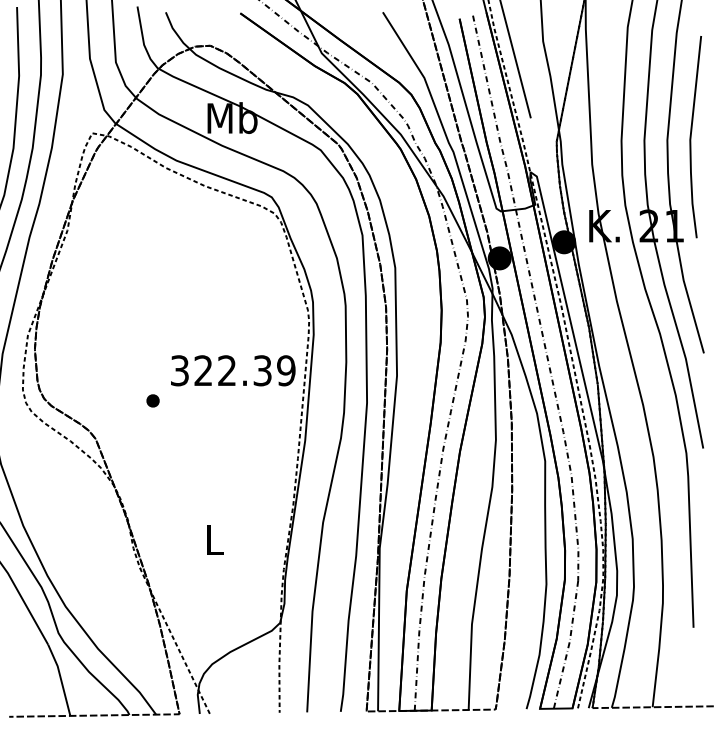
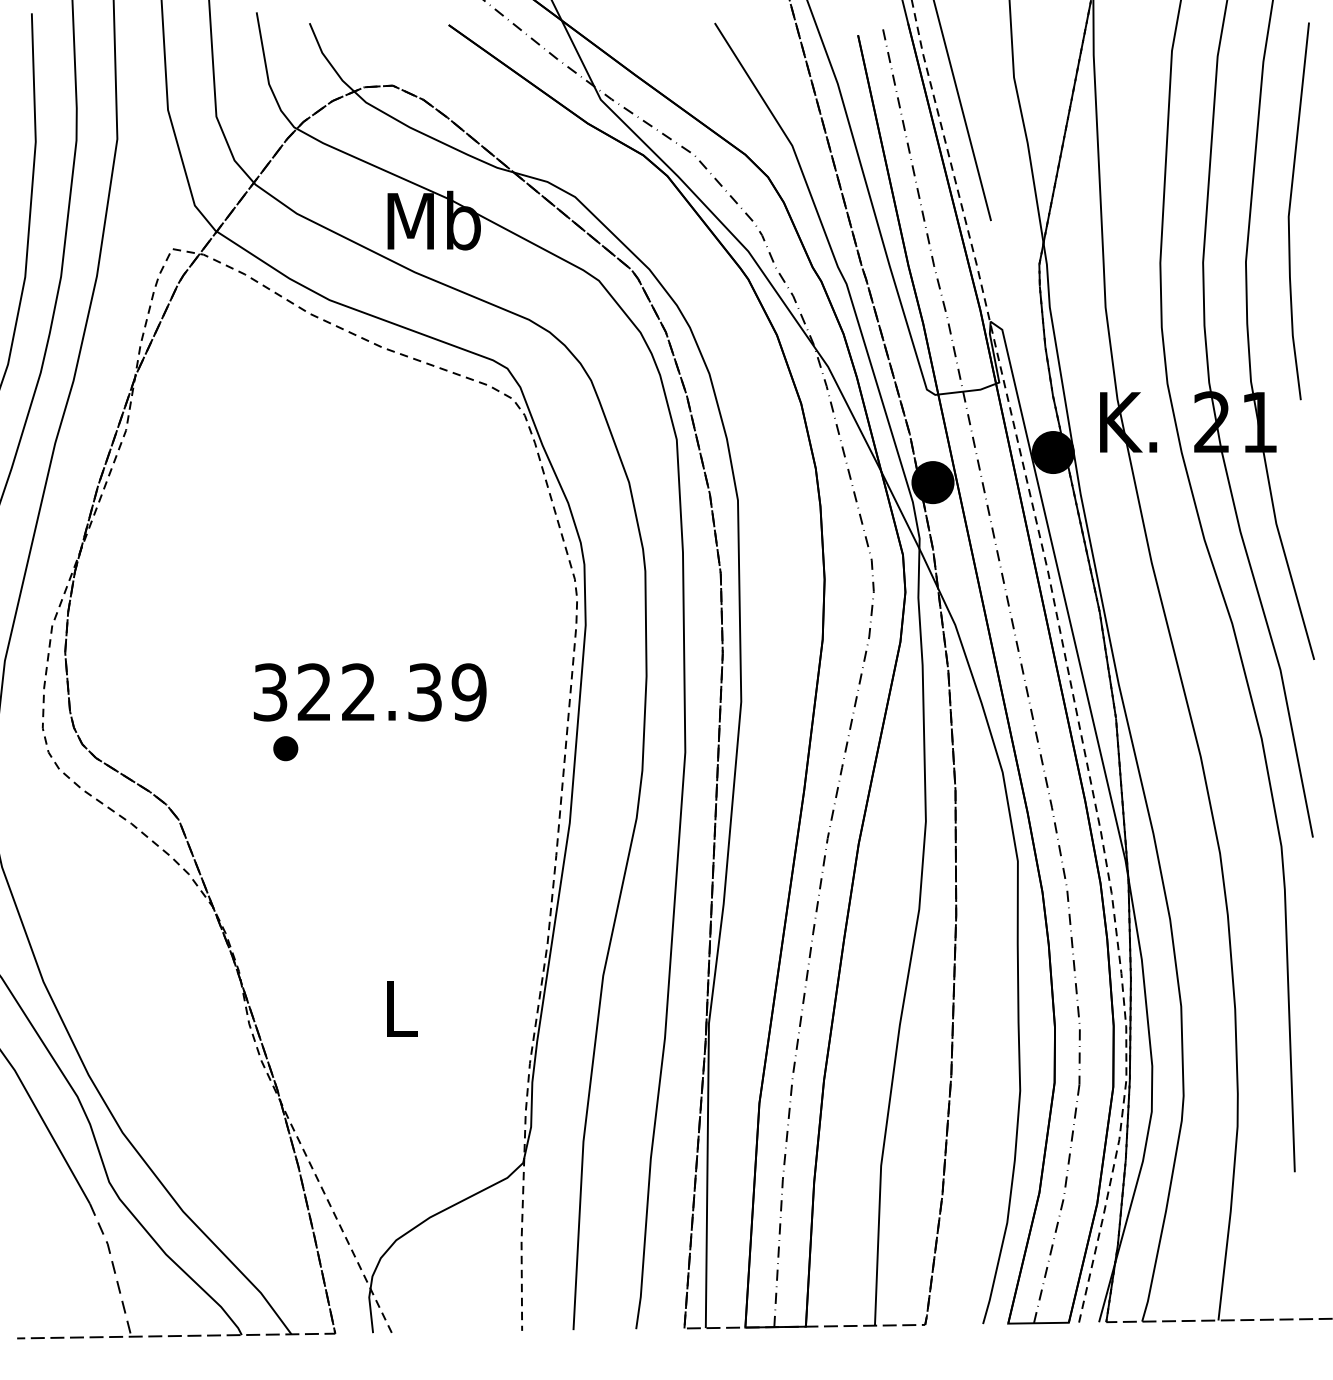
line: (691, 137) -> (1290, 212), moved
text: (233, 370) -> (370, 691), moved
line: (61, 679) -> (114, 1268), solid -> dashed

